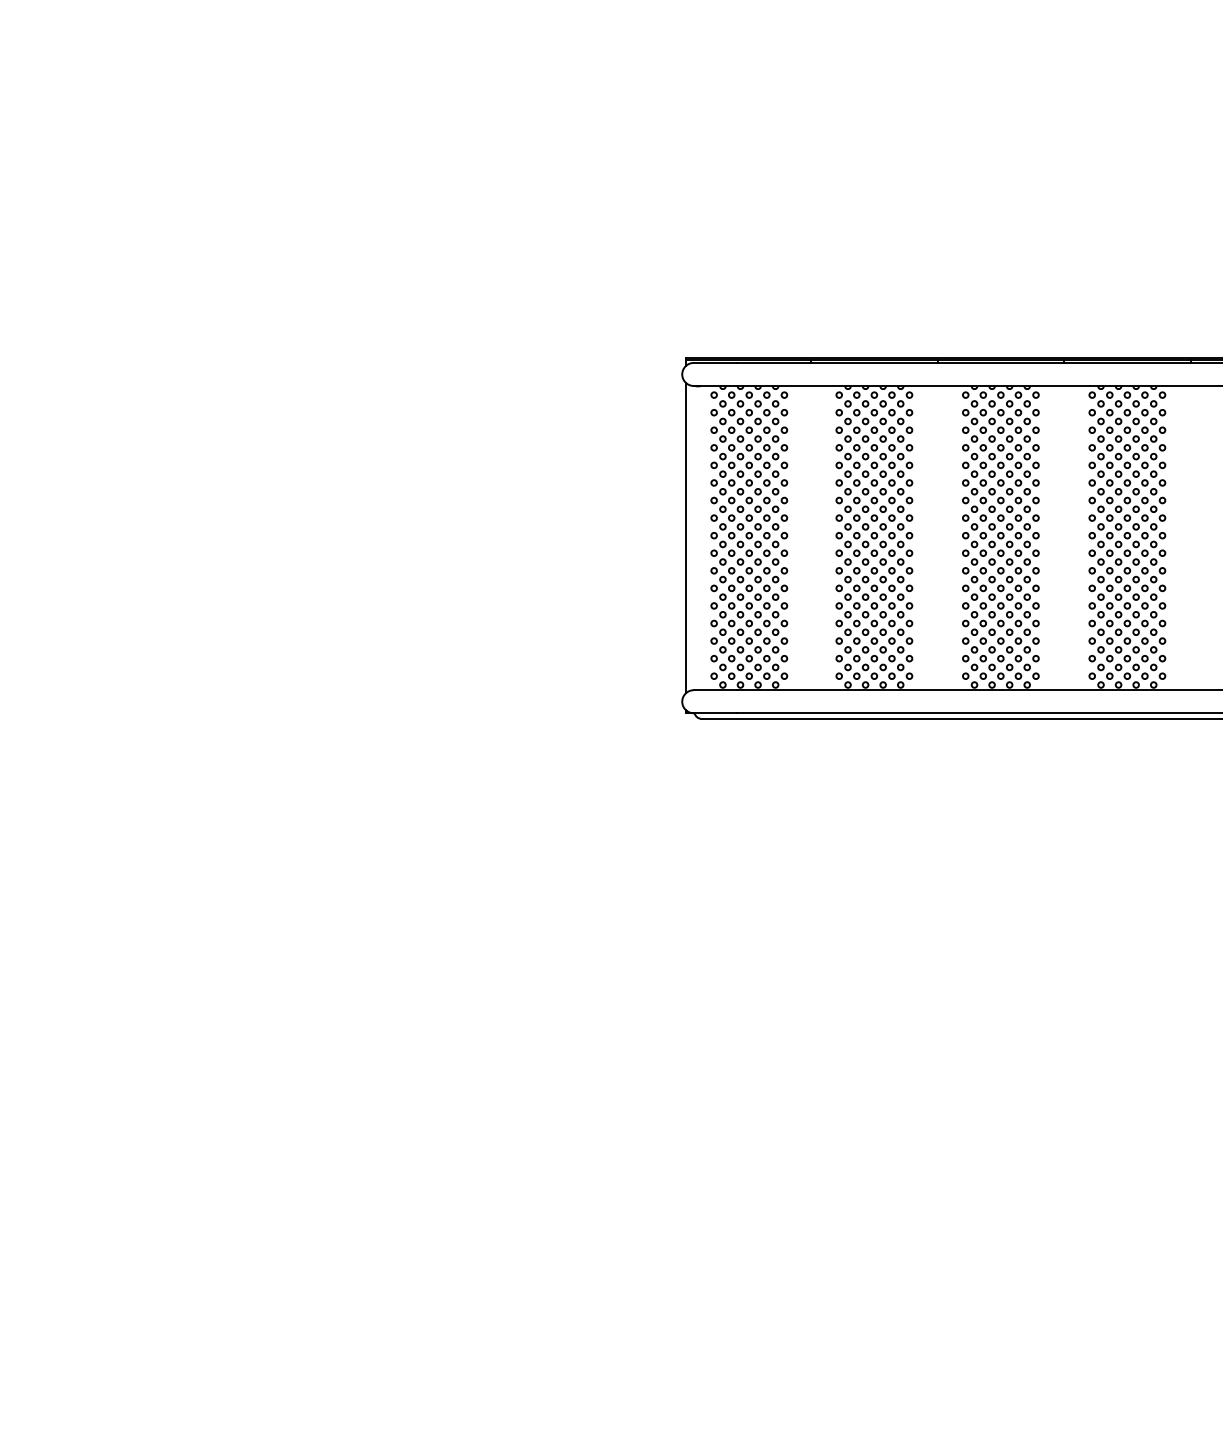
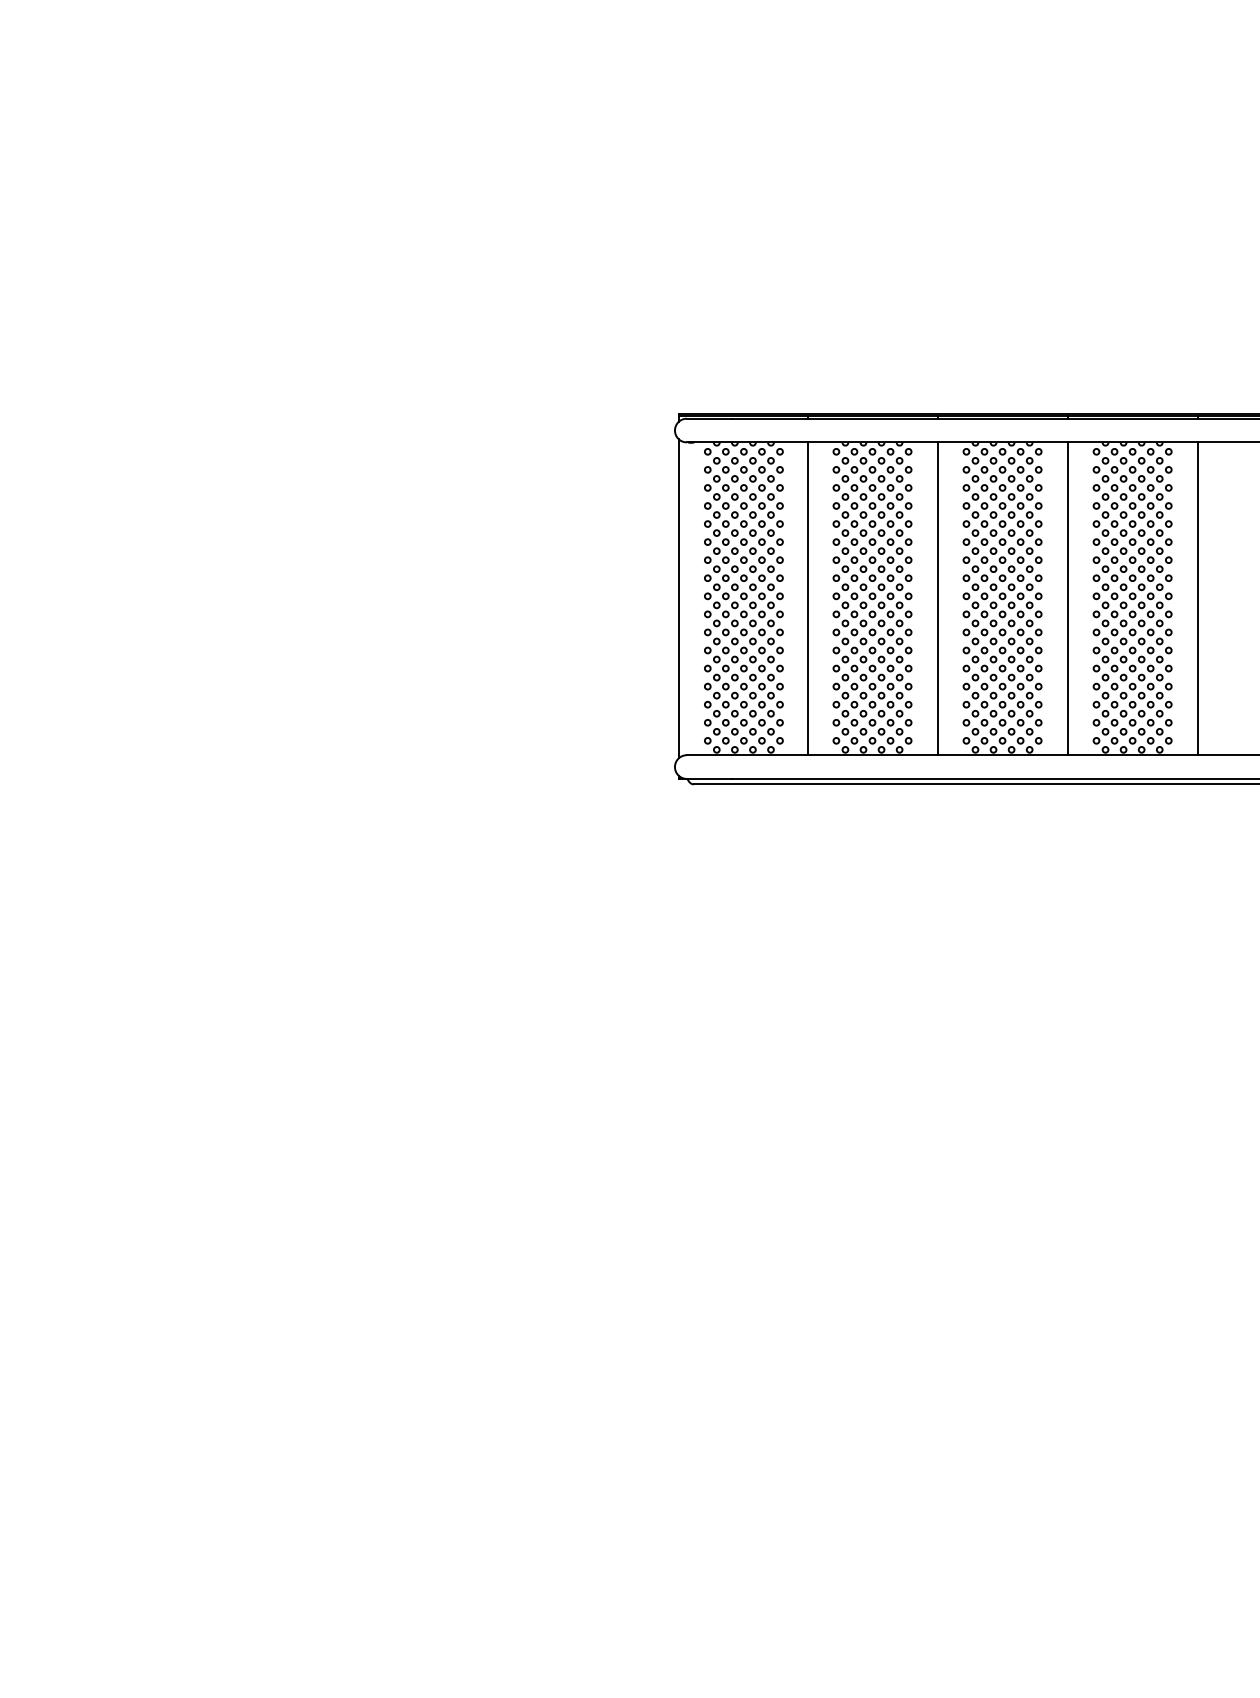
line: (811, 537) -> (807, 598), added
line: (937, 537) -> (937, 598), added
line: (1064, 537) -> (1067, 598), added
line: (1190, 537) -> (1197, 598), added

